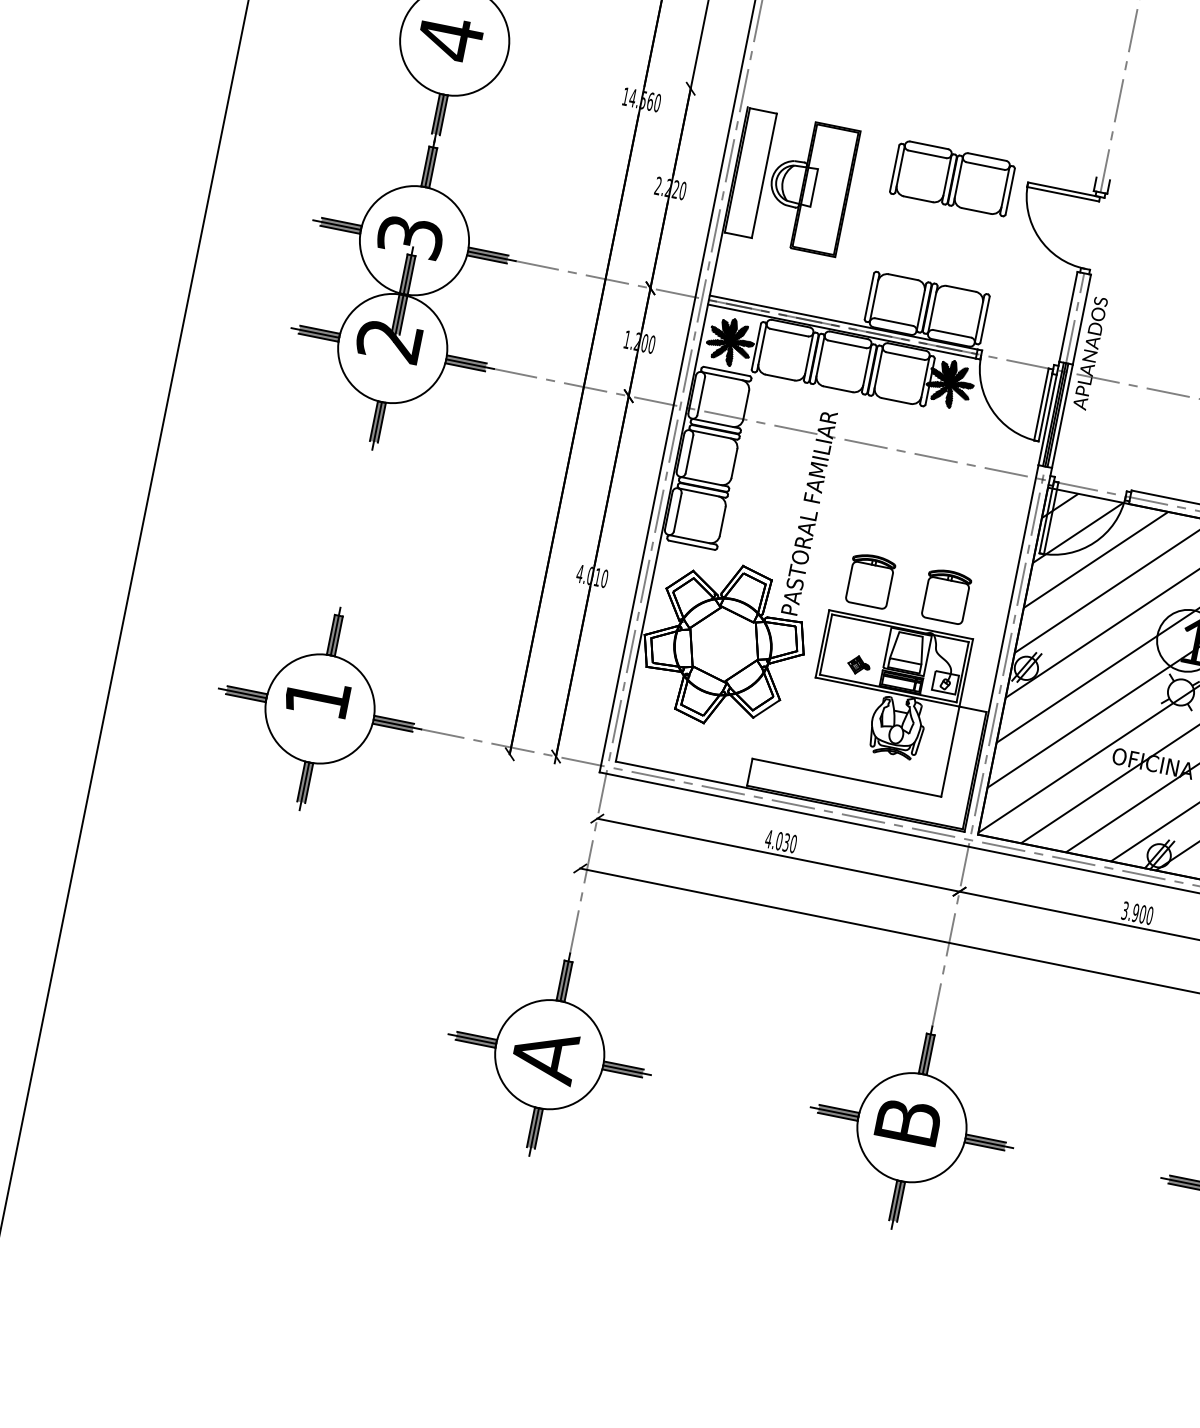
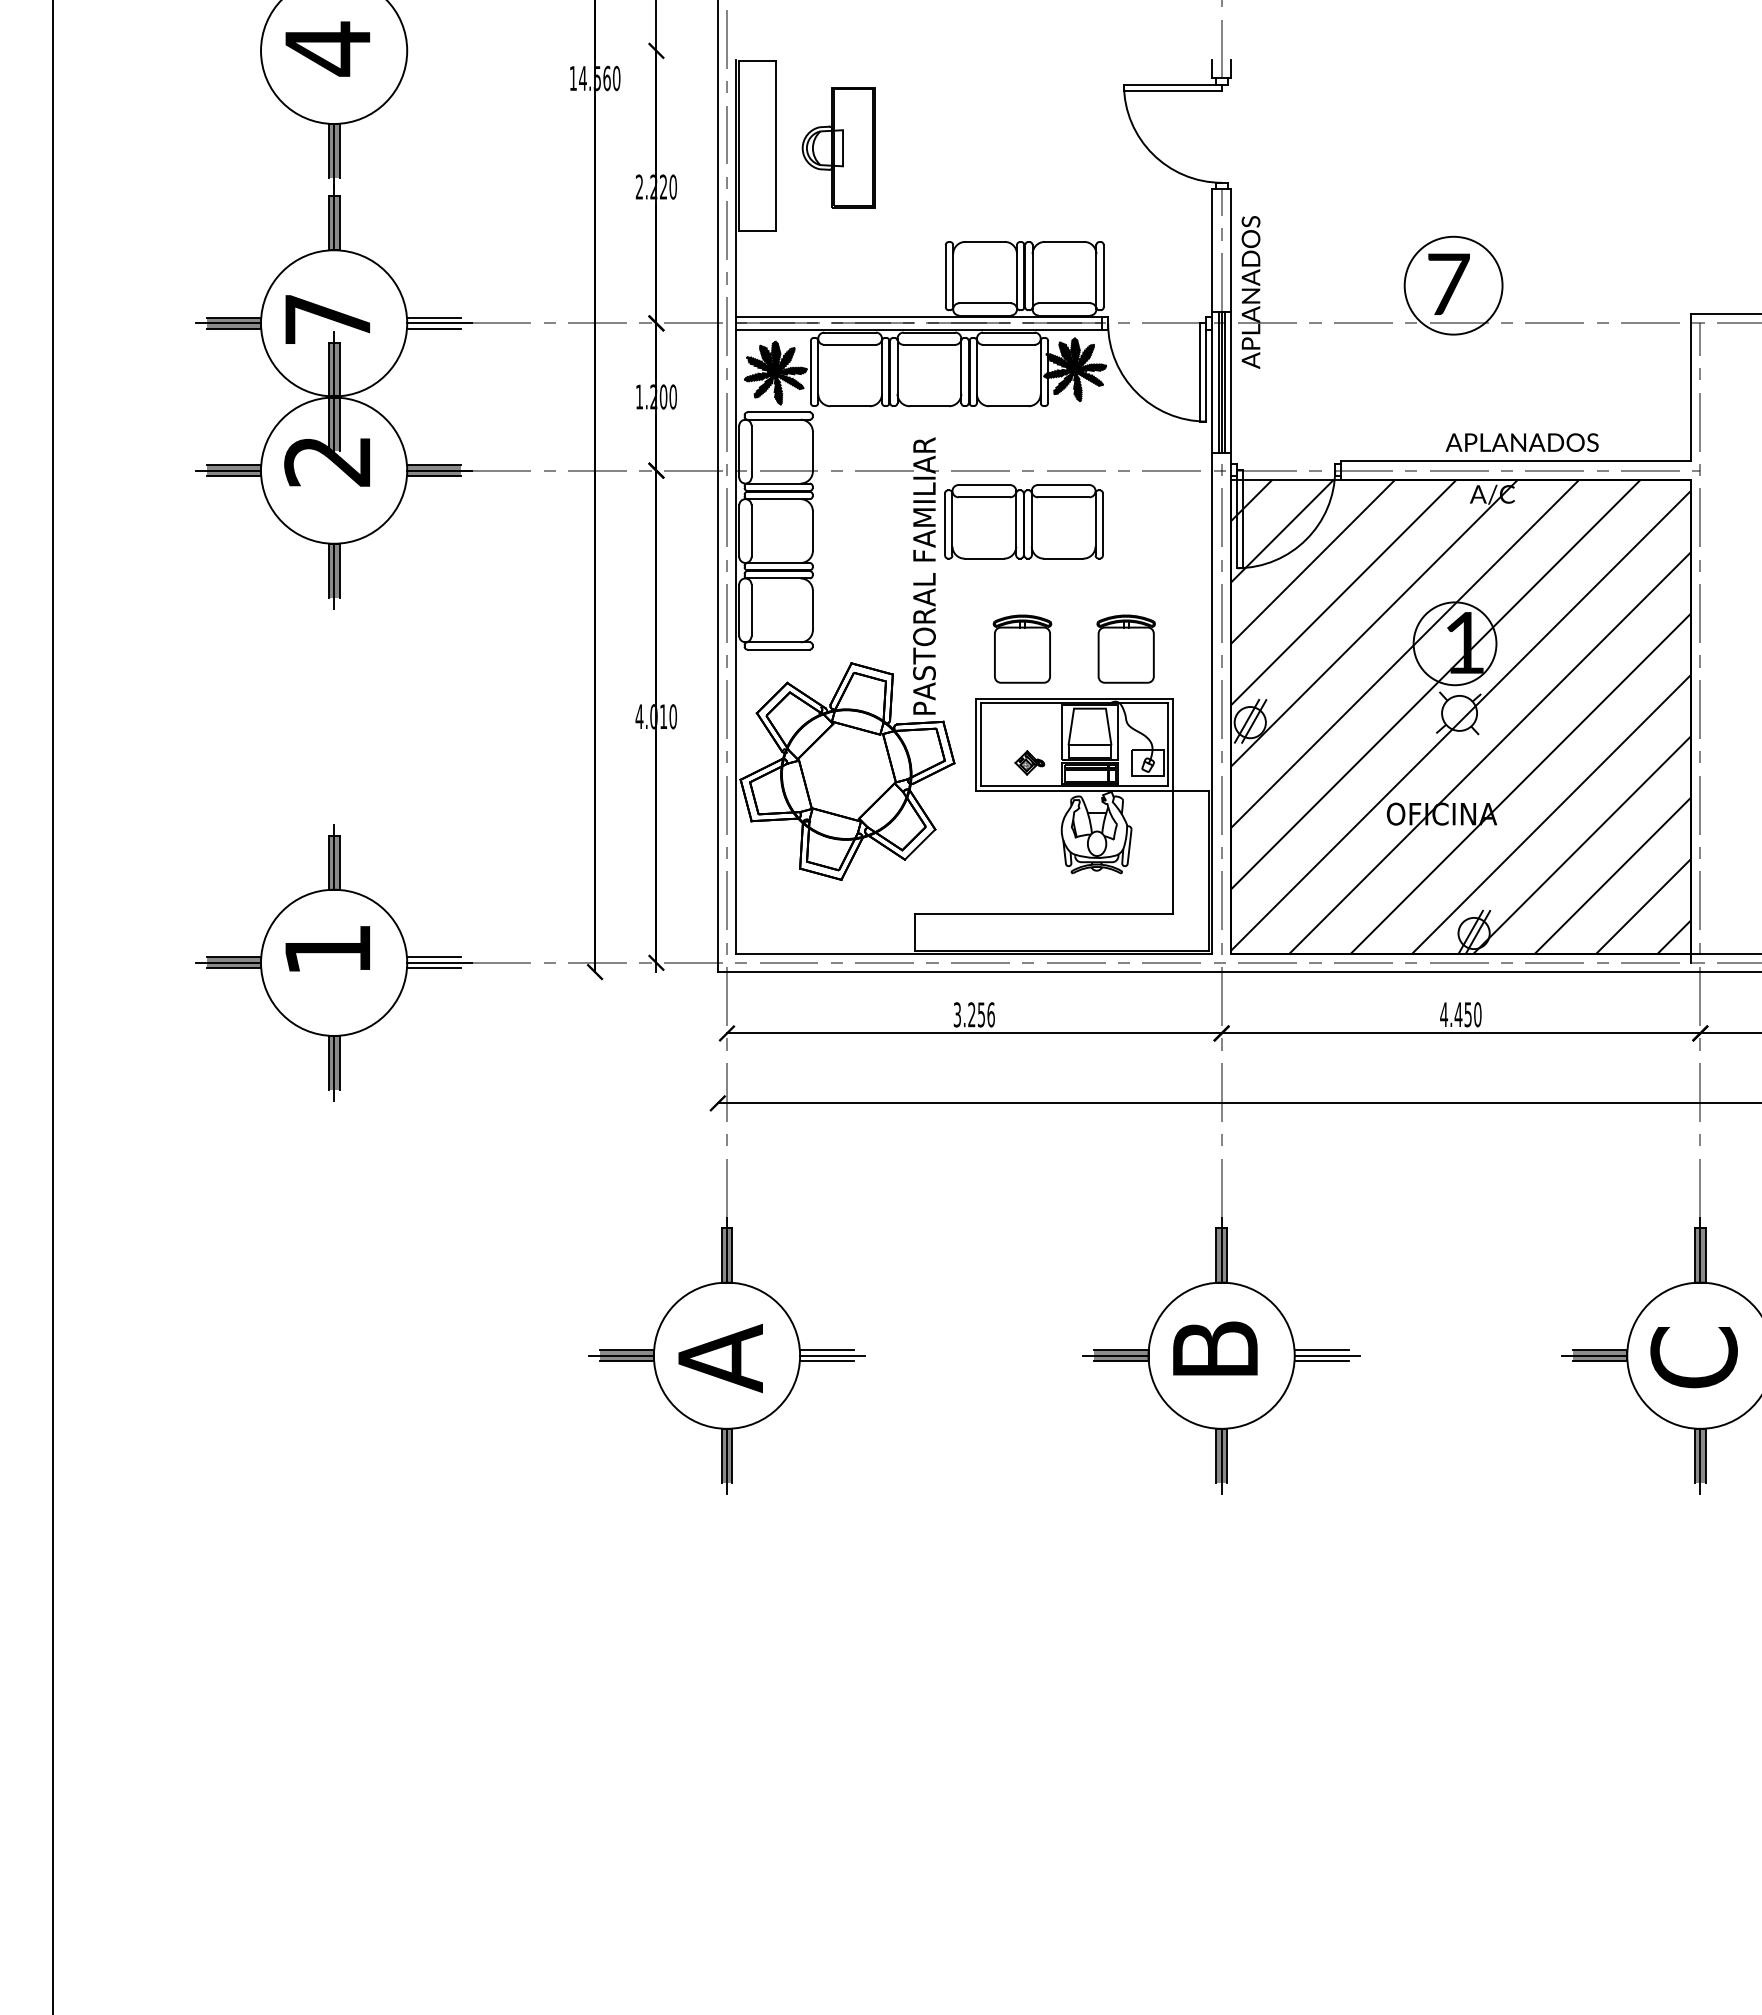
part: (952, 177) -> (1023, 521), moved
part: (809, 186) -> (838, 147), size x0.7
text: (410, 236) -> (327, 319), 3 -> 7
fill: (488, 254) -> (434, 322), removed
fill: (393, 723) -> (434, 962), removed
text: (780, 841) -> (973, 1014), 4.030 -> 3.256
text: (1133, 912) -> (1455, 1014), 3.900 -> 4.450
fill: (623, 1069) -> (827, 1355), removed
fill: (985, 1142) -> (1321, 1355), removed

